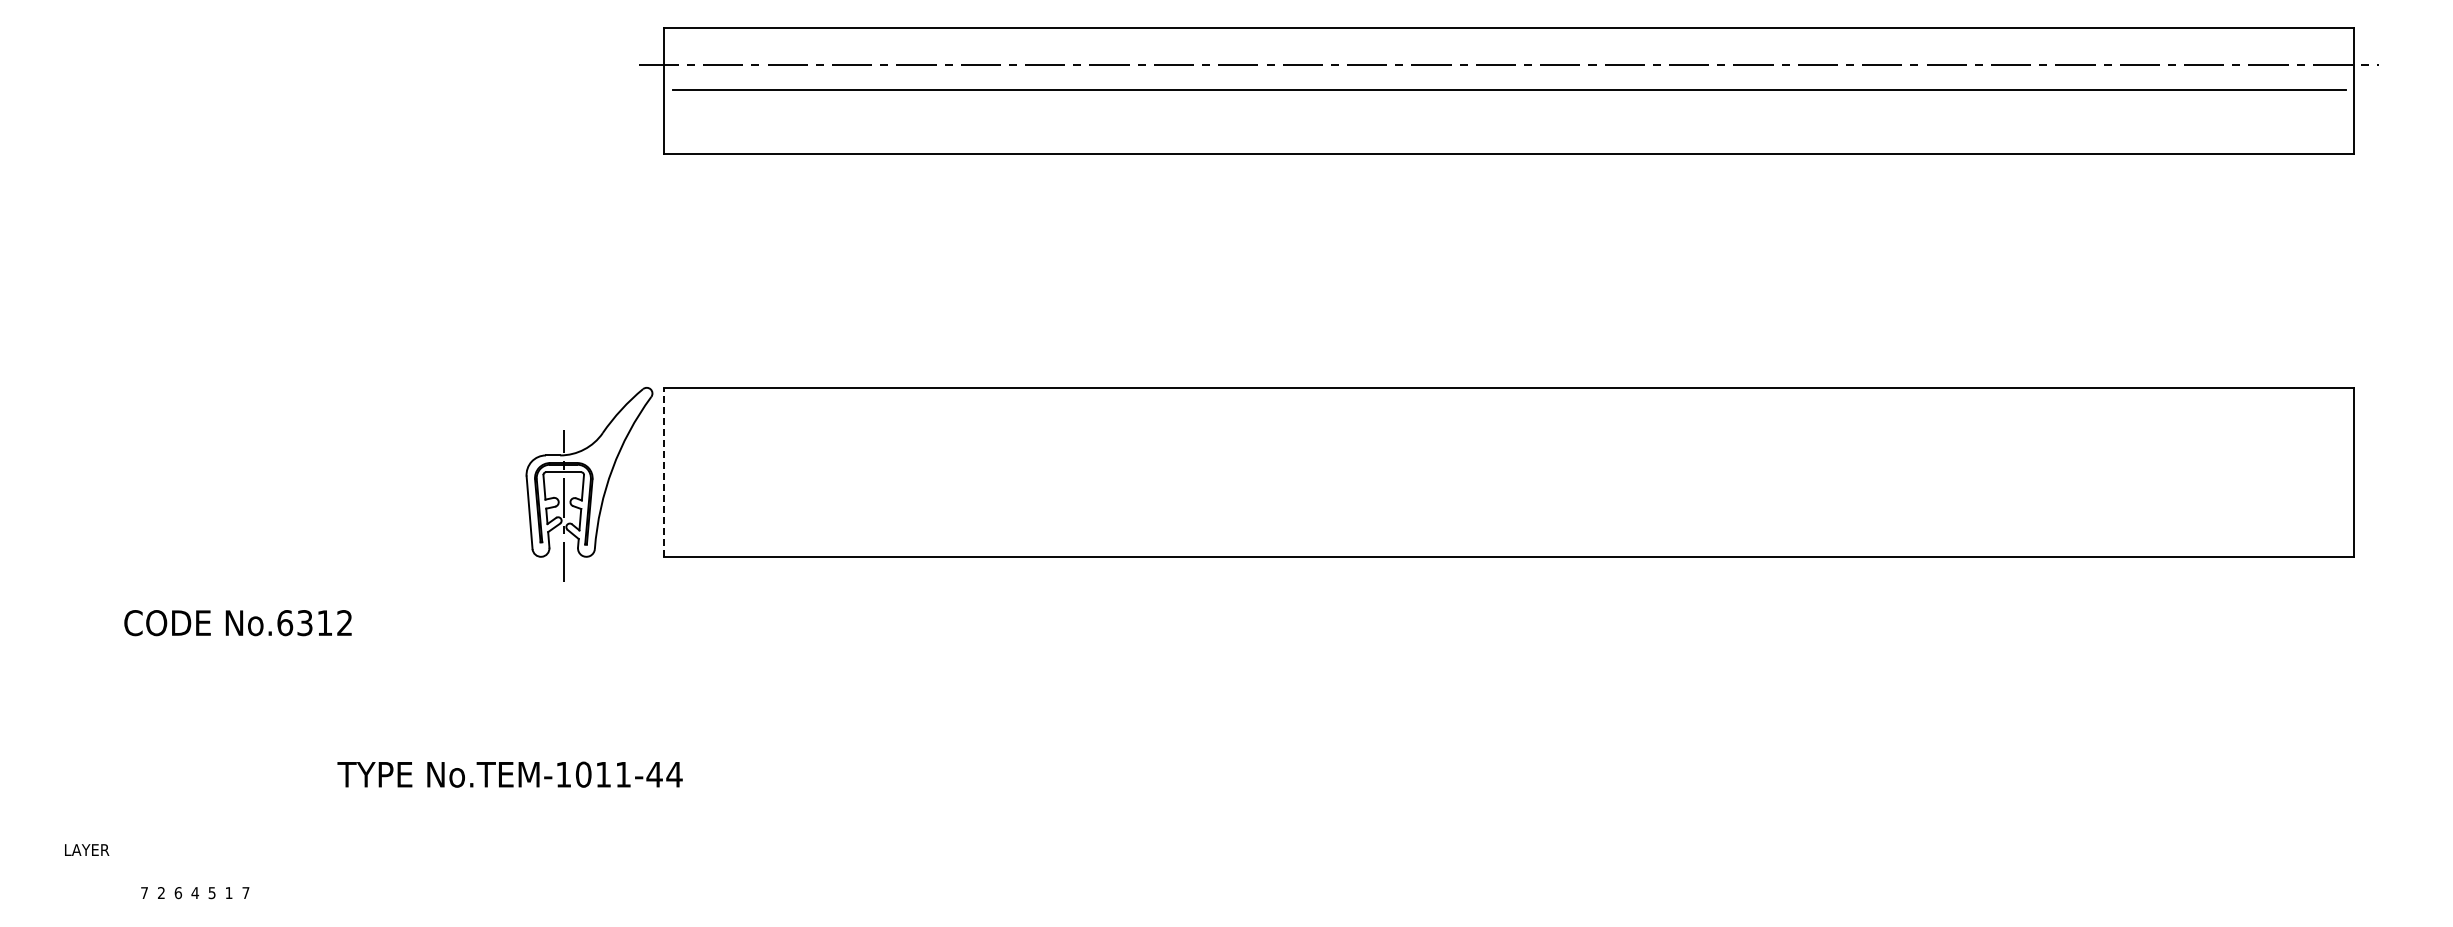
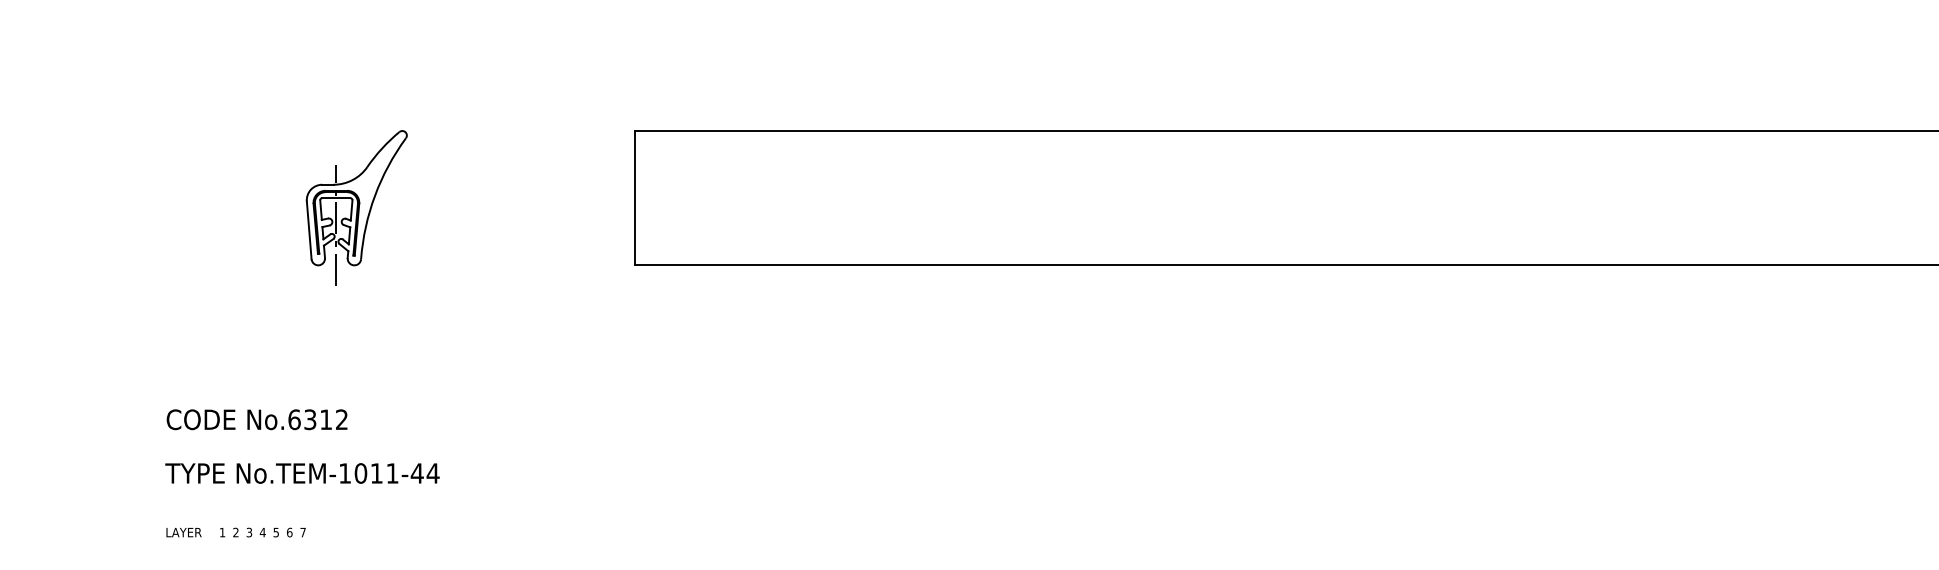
line: (664, 471) -> (635, 197), dashed -> solid
part: (589, 484) -> (356, 207), moved
text: (237, 623) -> (256, 420), moved
text: (509, 774) -> (301, 473), moved
text: (87, 849) -> (184, 532), moved
text: (144, 892) -> (222, 532), 7 -> 1
text: (178, 893) -> (249, 532), 6 -> 3
text: (228, 893) -> (289, 532), 1 -> 6

